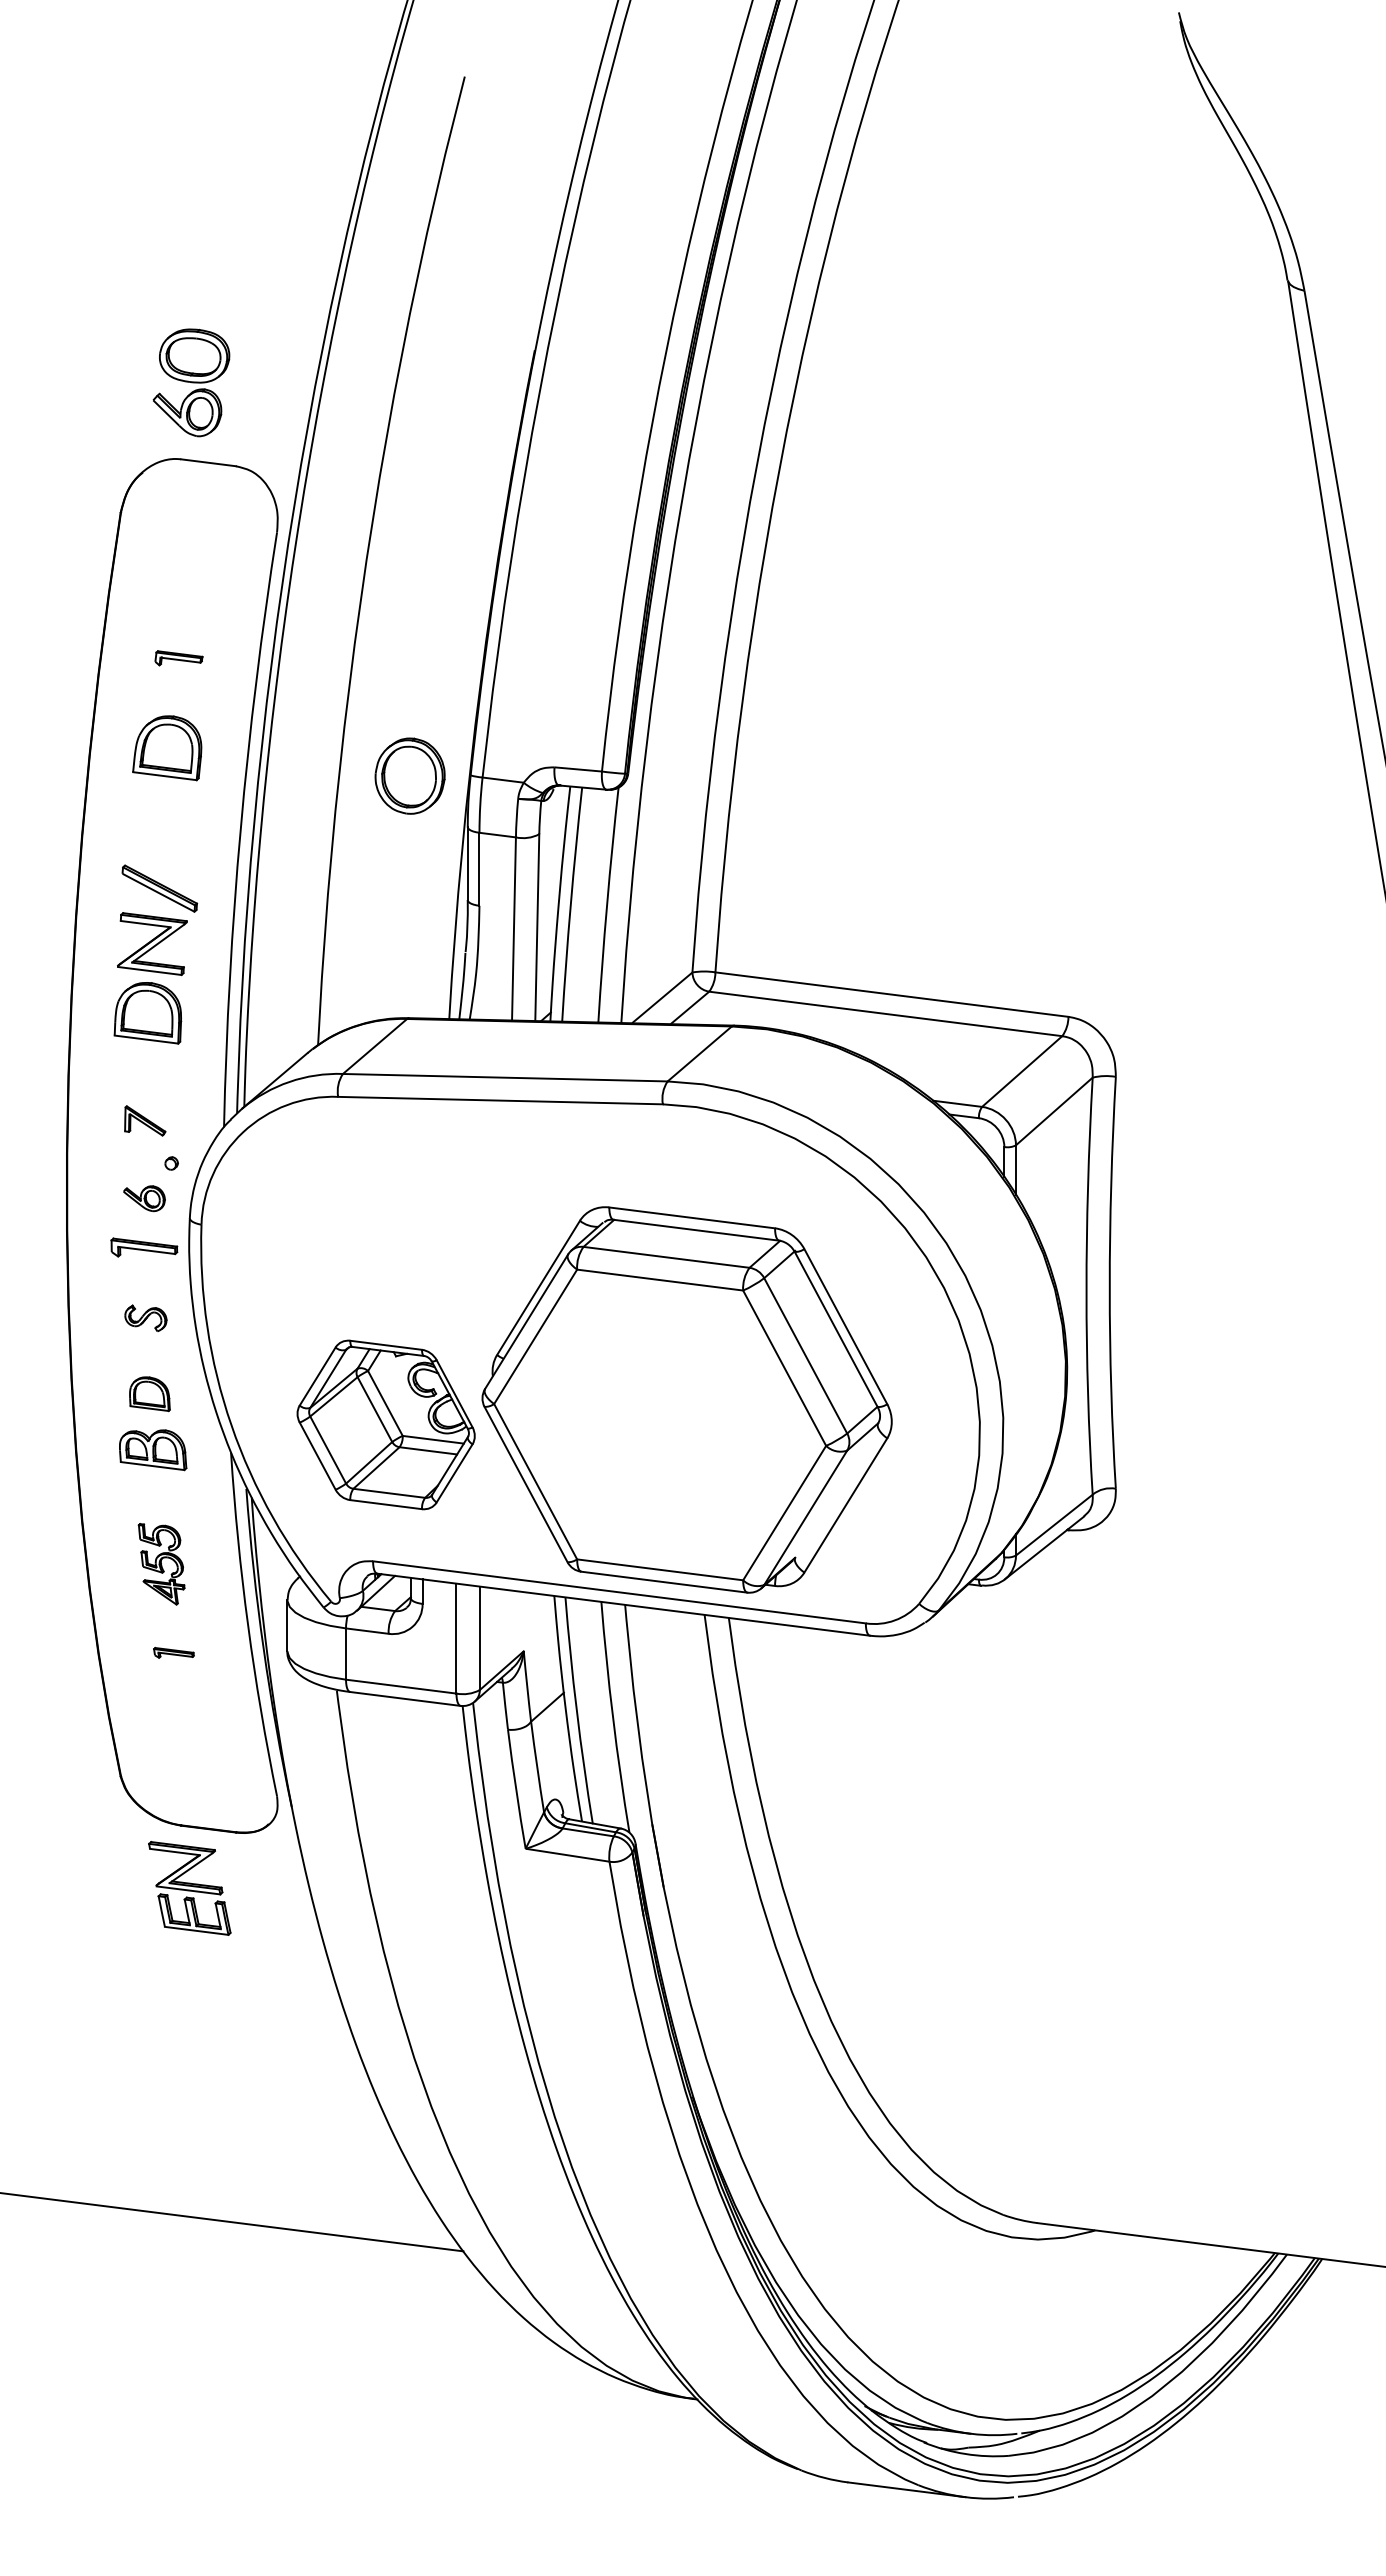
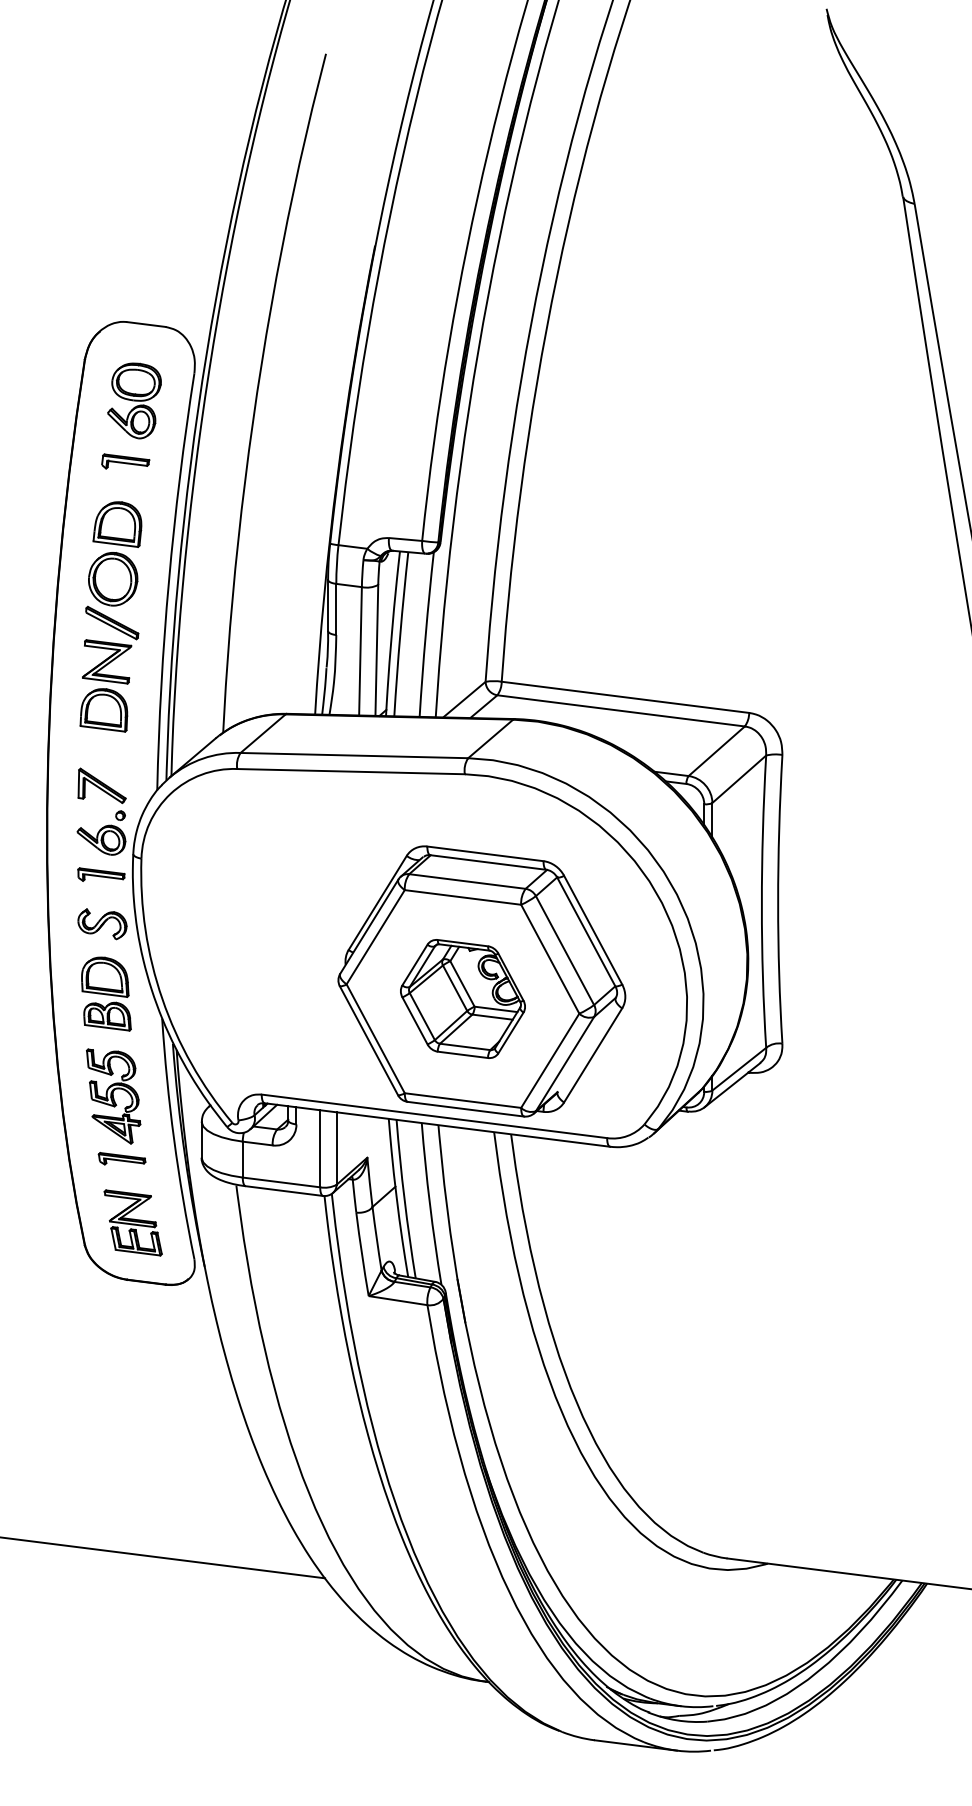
part: (191, 382) -> (134, 400), moved
part: (178, 658) -> (125, 461), size x1.43
part: (409, 775) -> (112, 578), moved
part: (144, 1120) -> (101, 785), size x1.67
part: (144, 1198) -> (101, 840), size x1.67
part: (145, 1318) -> (102, 924), size x1.67
part: (149, 1394) -> (105, 977), size x1.67
part: (385, 1424) -> (462, 998), moved
part: (161, 1564) -> (113, 1096), size x1.67
part: (173, 1652) -> (121, 1158), size x1.67
part: (189, 1888) -> (133, 1223), moved

